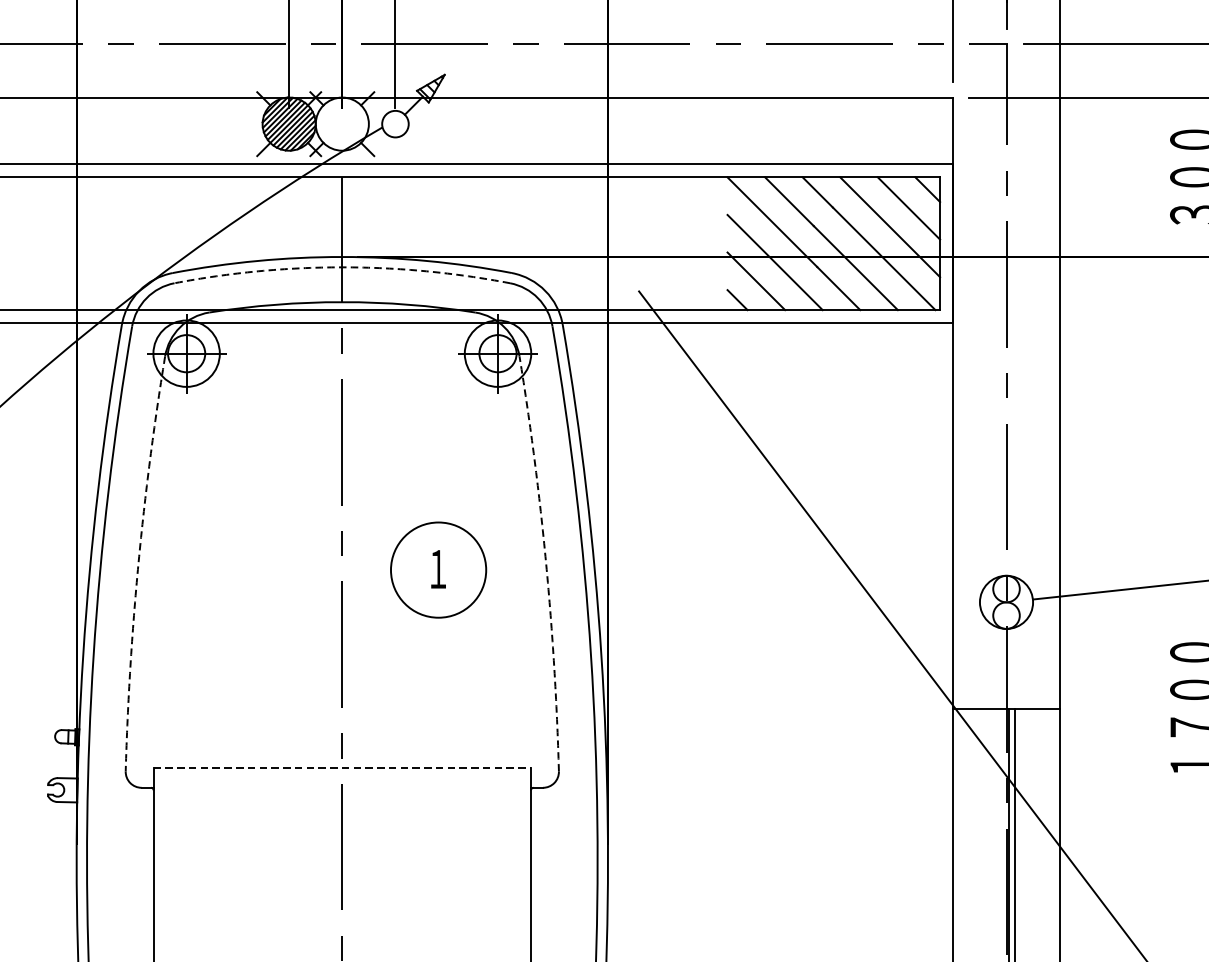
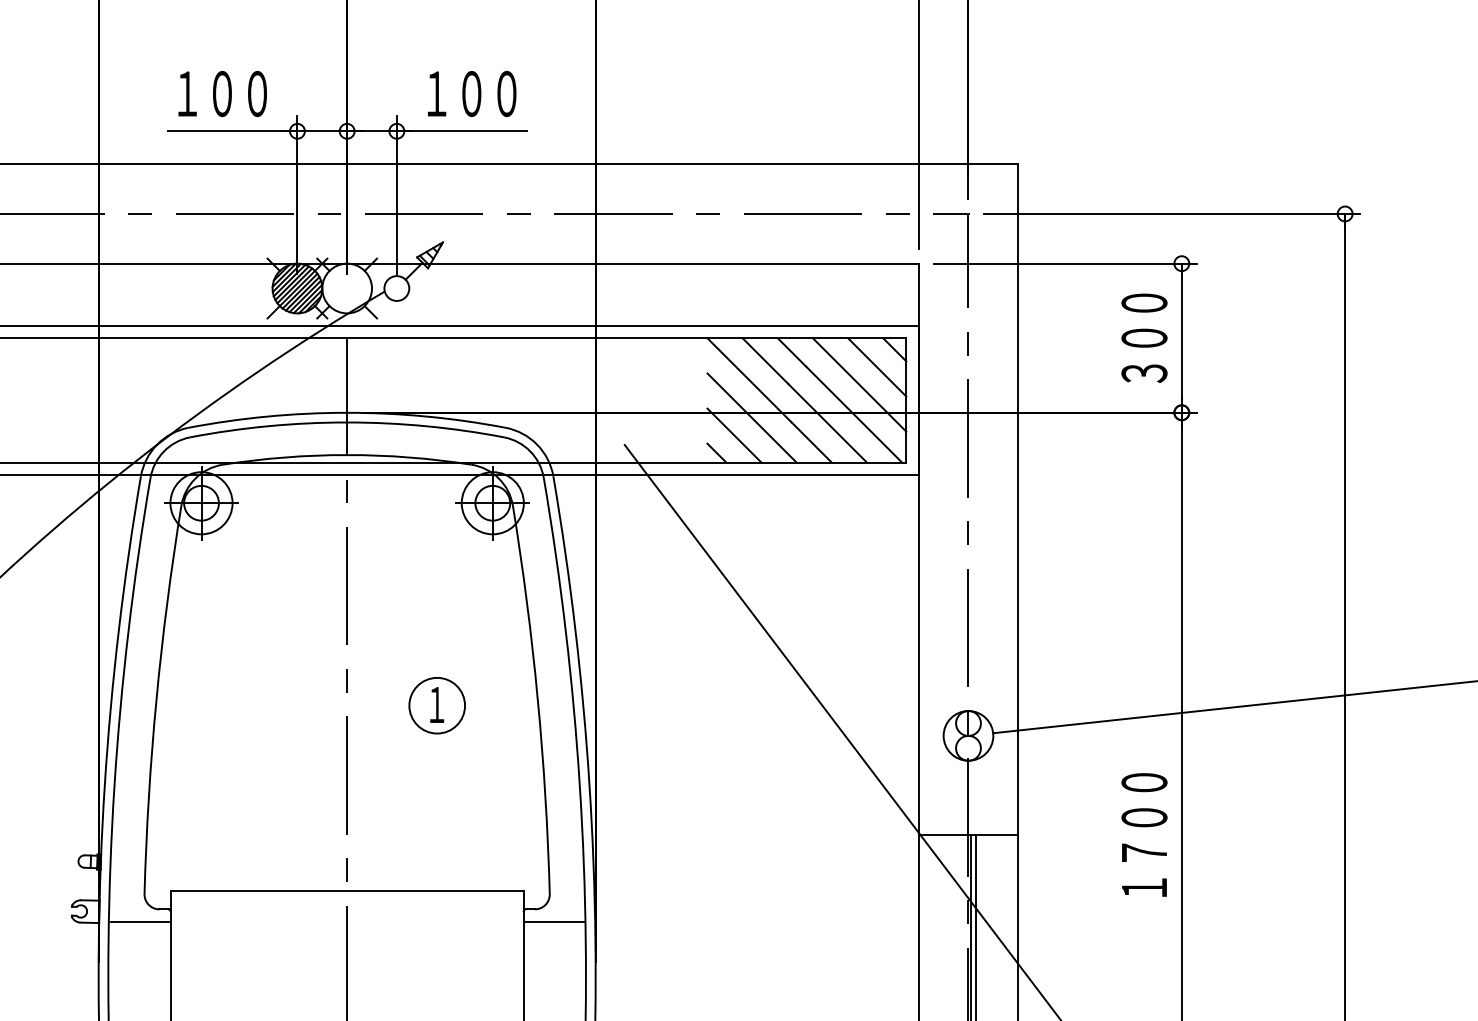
arc: (342, 267) -> (347, 422), dashed -> solid
arc: (138, 563) -> (156, 699), dashed -> solid
arc: (545, 563) -> (537, 699), dashed -> solid
circle: (438, 569) -> (437, 705), size x0.62
line: (342, 767) -> (347, 890), dashed -> solid
line: (121, 800) -> (140, 921), added
line: (562, 800) -> (553, 921), added

